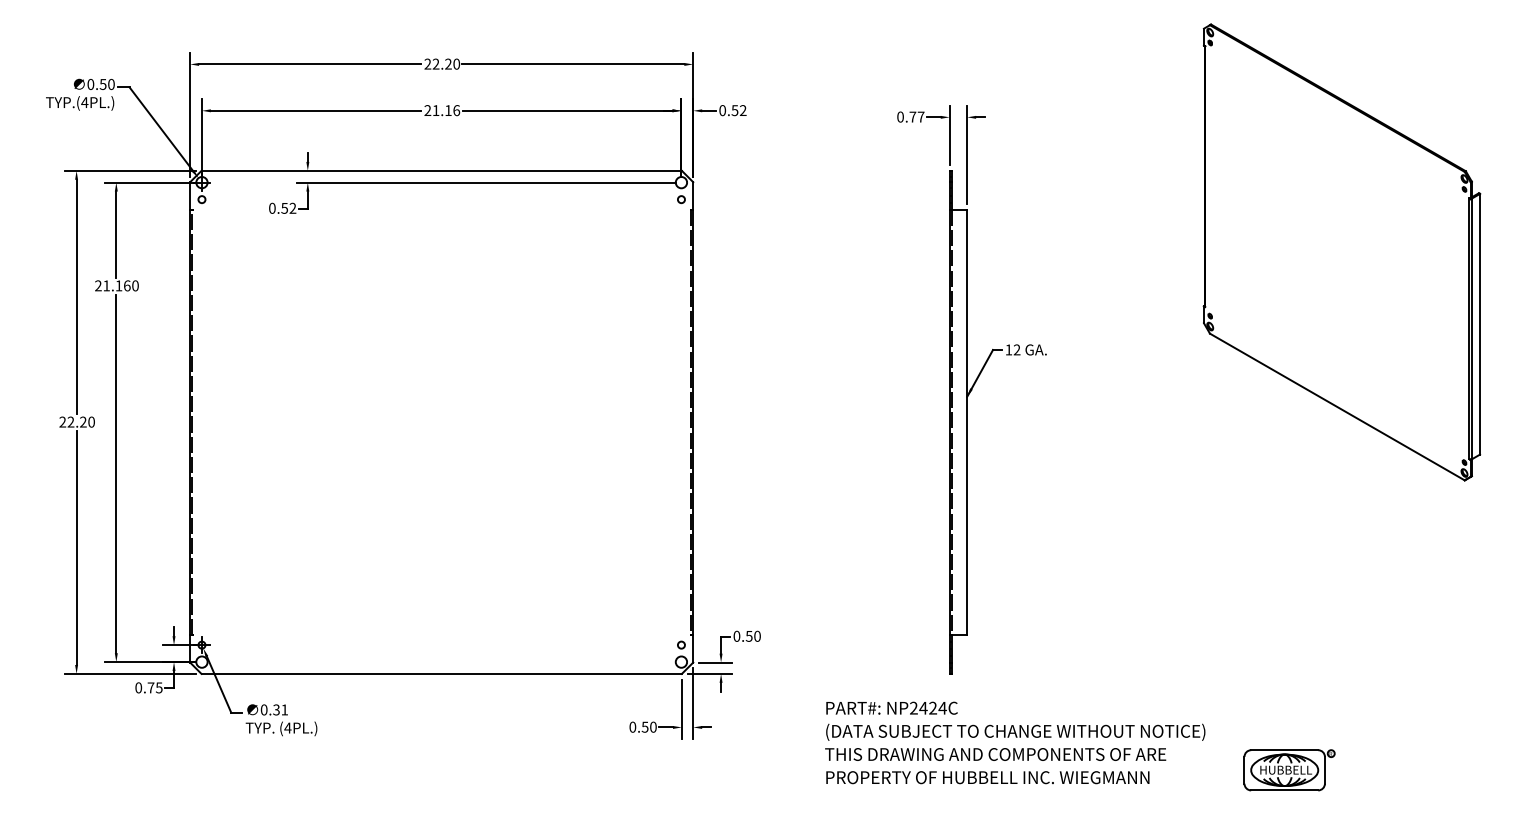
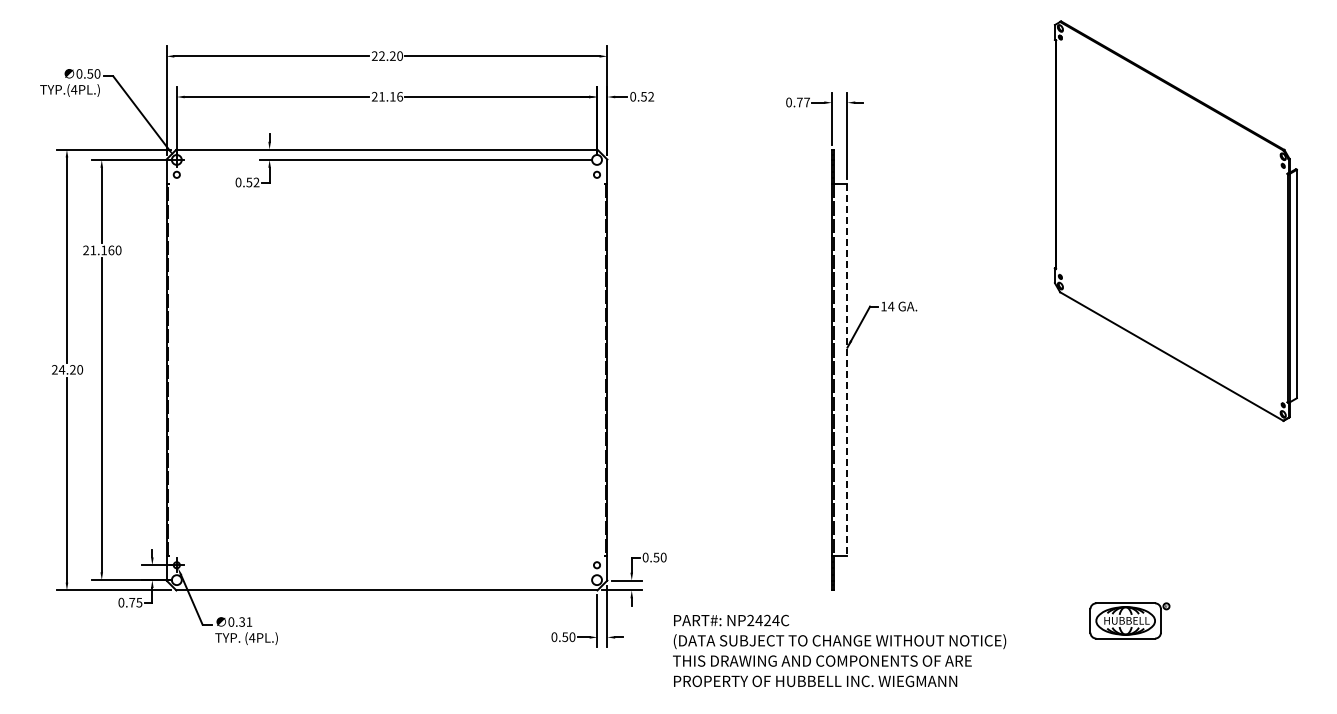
text: (1017, 349) -> (891, 306), 12 -> 14
text: (70, 421) -> (61, 369), 22.20 -> 24.20
line: (967, 422) -> (847, 370), solid -> dashed
text: (1015, 742) -> (839, 650), moved
part: (1289, 769) -> (1129, 620), moved

